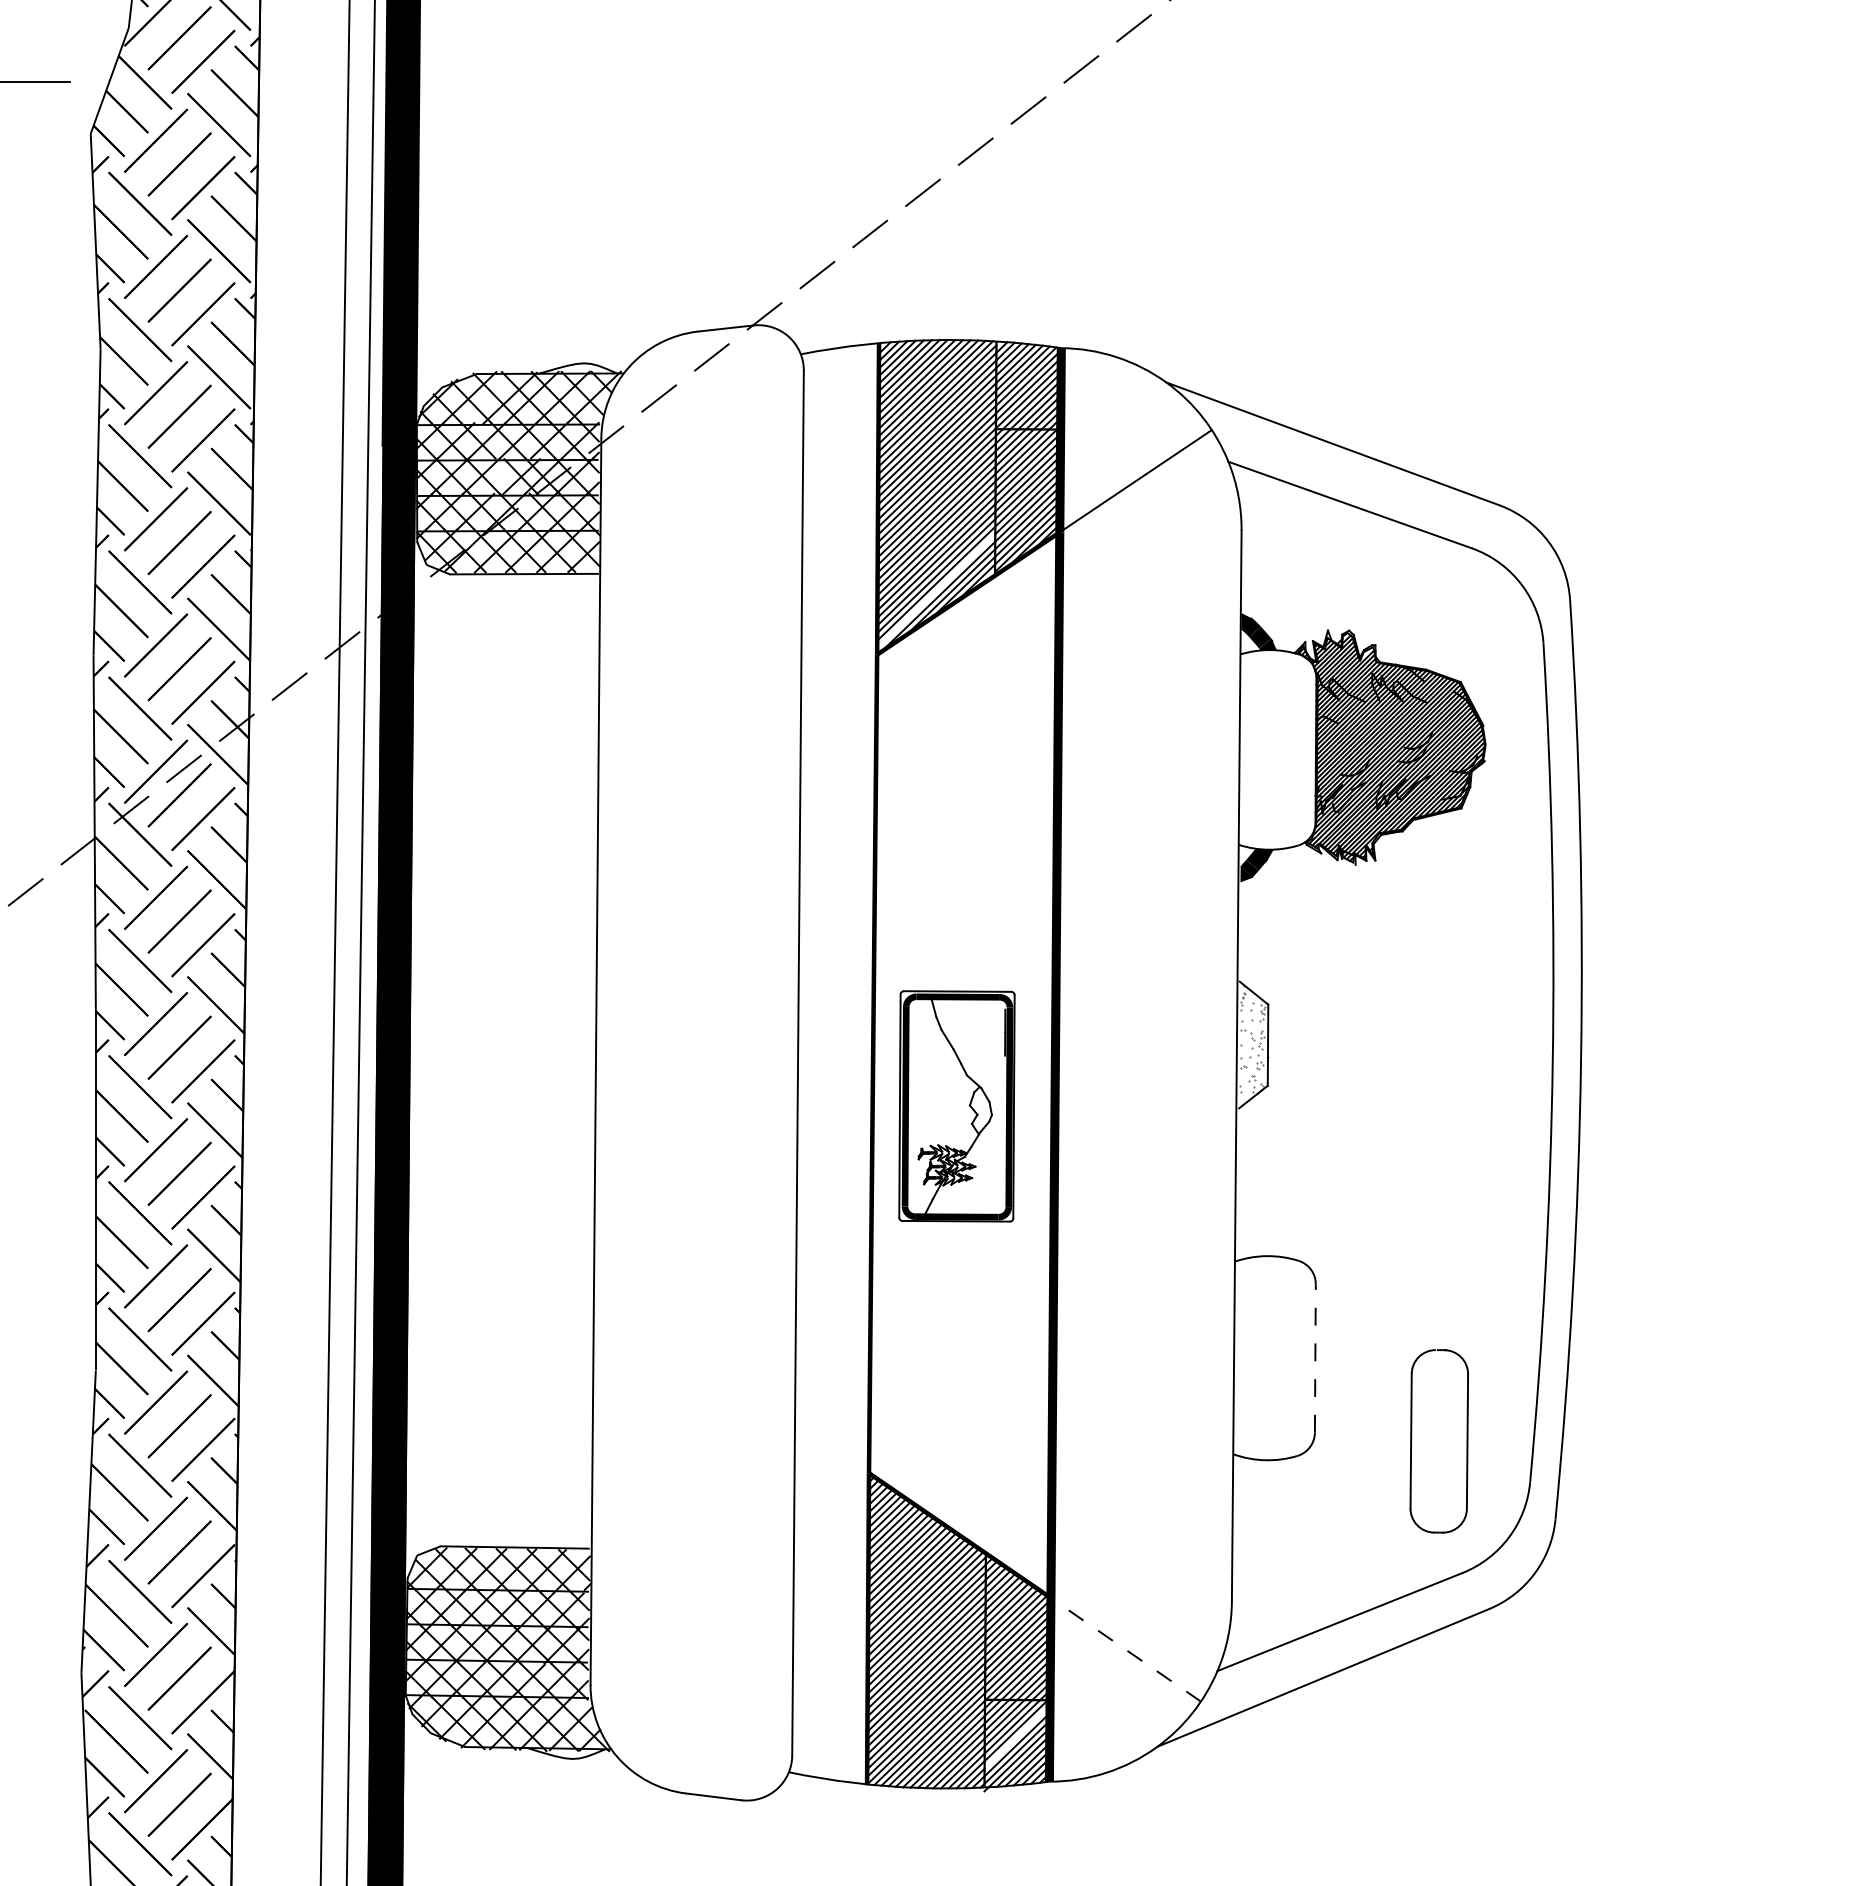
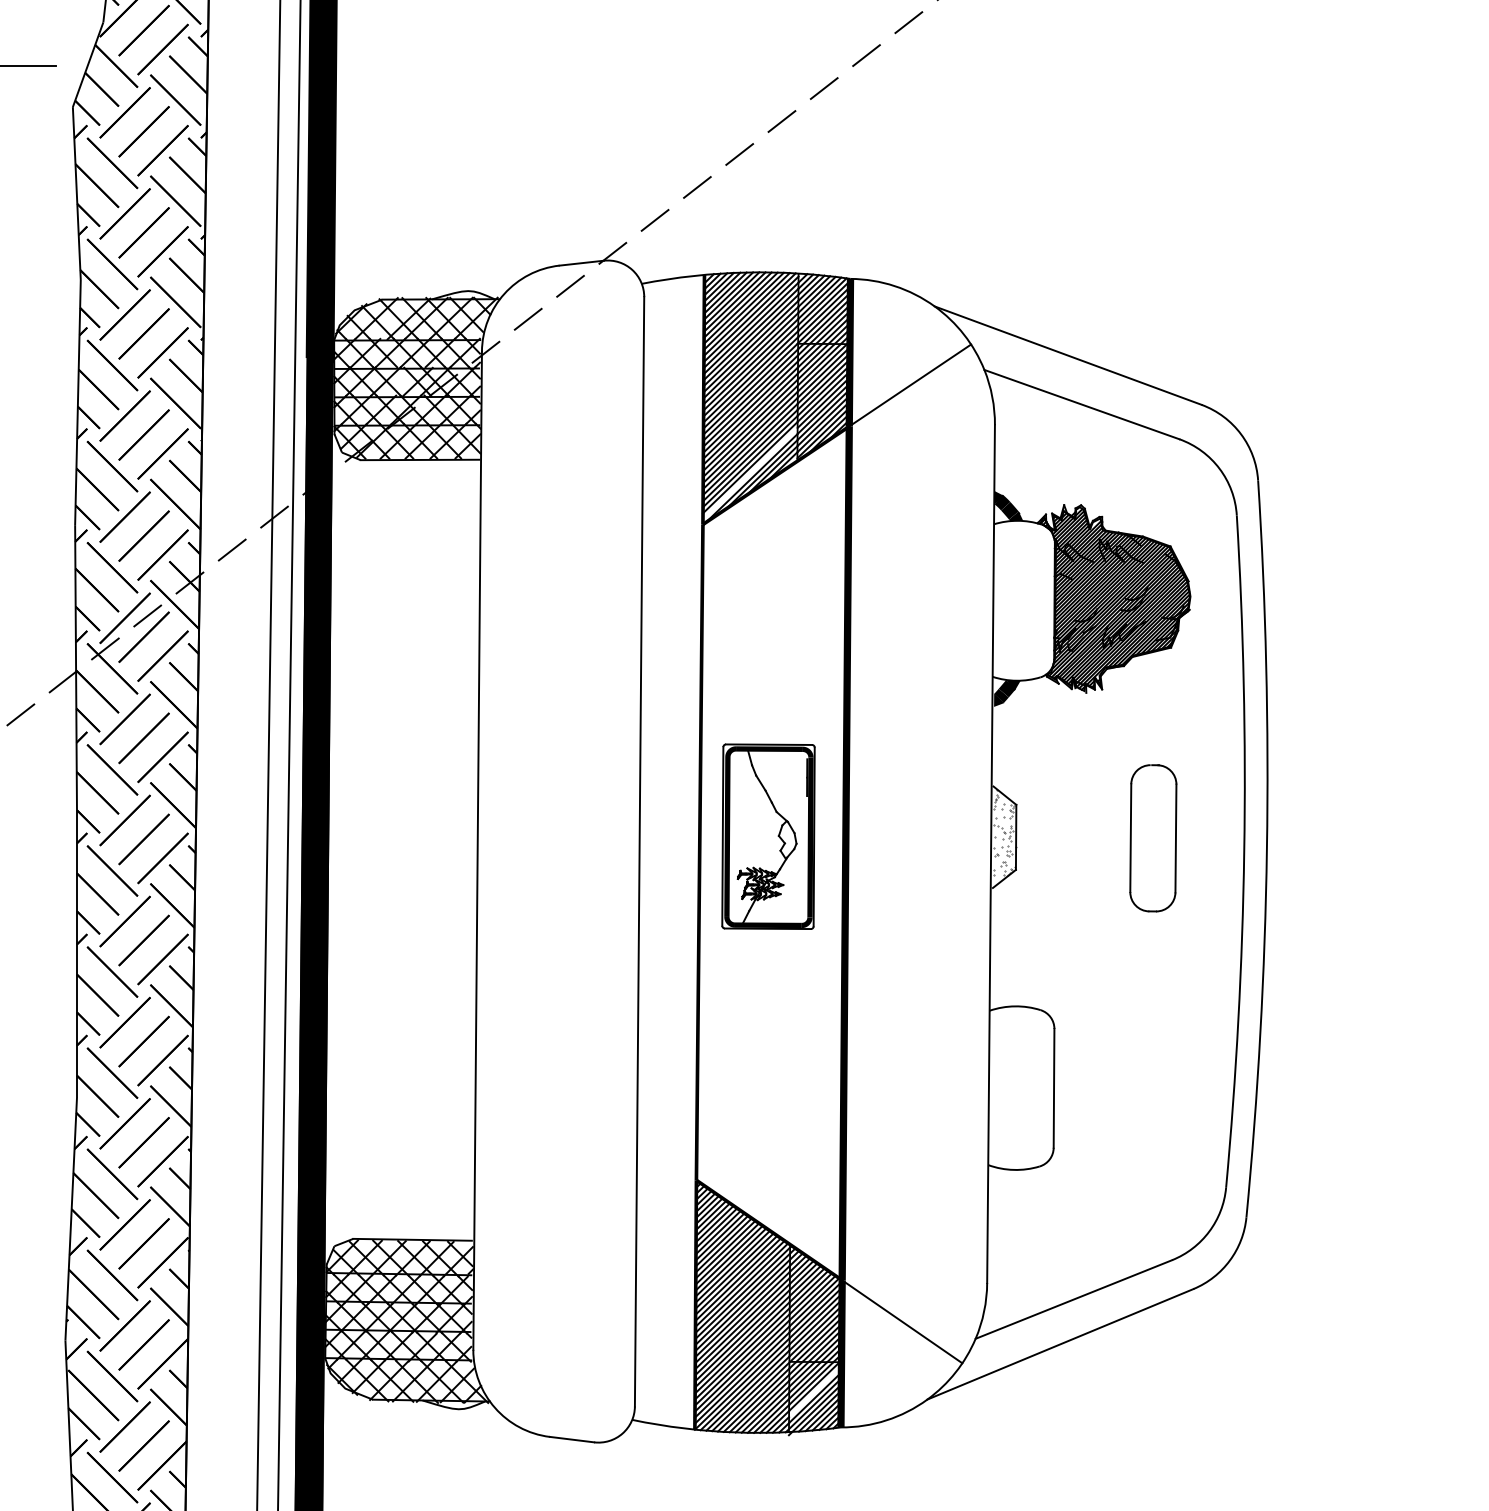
part: (956, 1106) -> (768, 836), moved
line: (1315, 1357) -> (1054, 1087), dashed -> solid
part: (1412, 1440) -> (1131, 837), moved
line: (1125, 1649) -> (901, 1321), dashed -> solid

